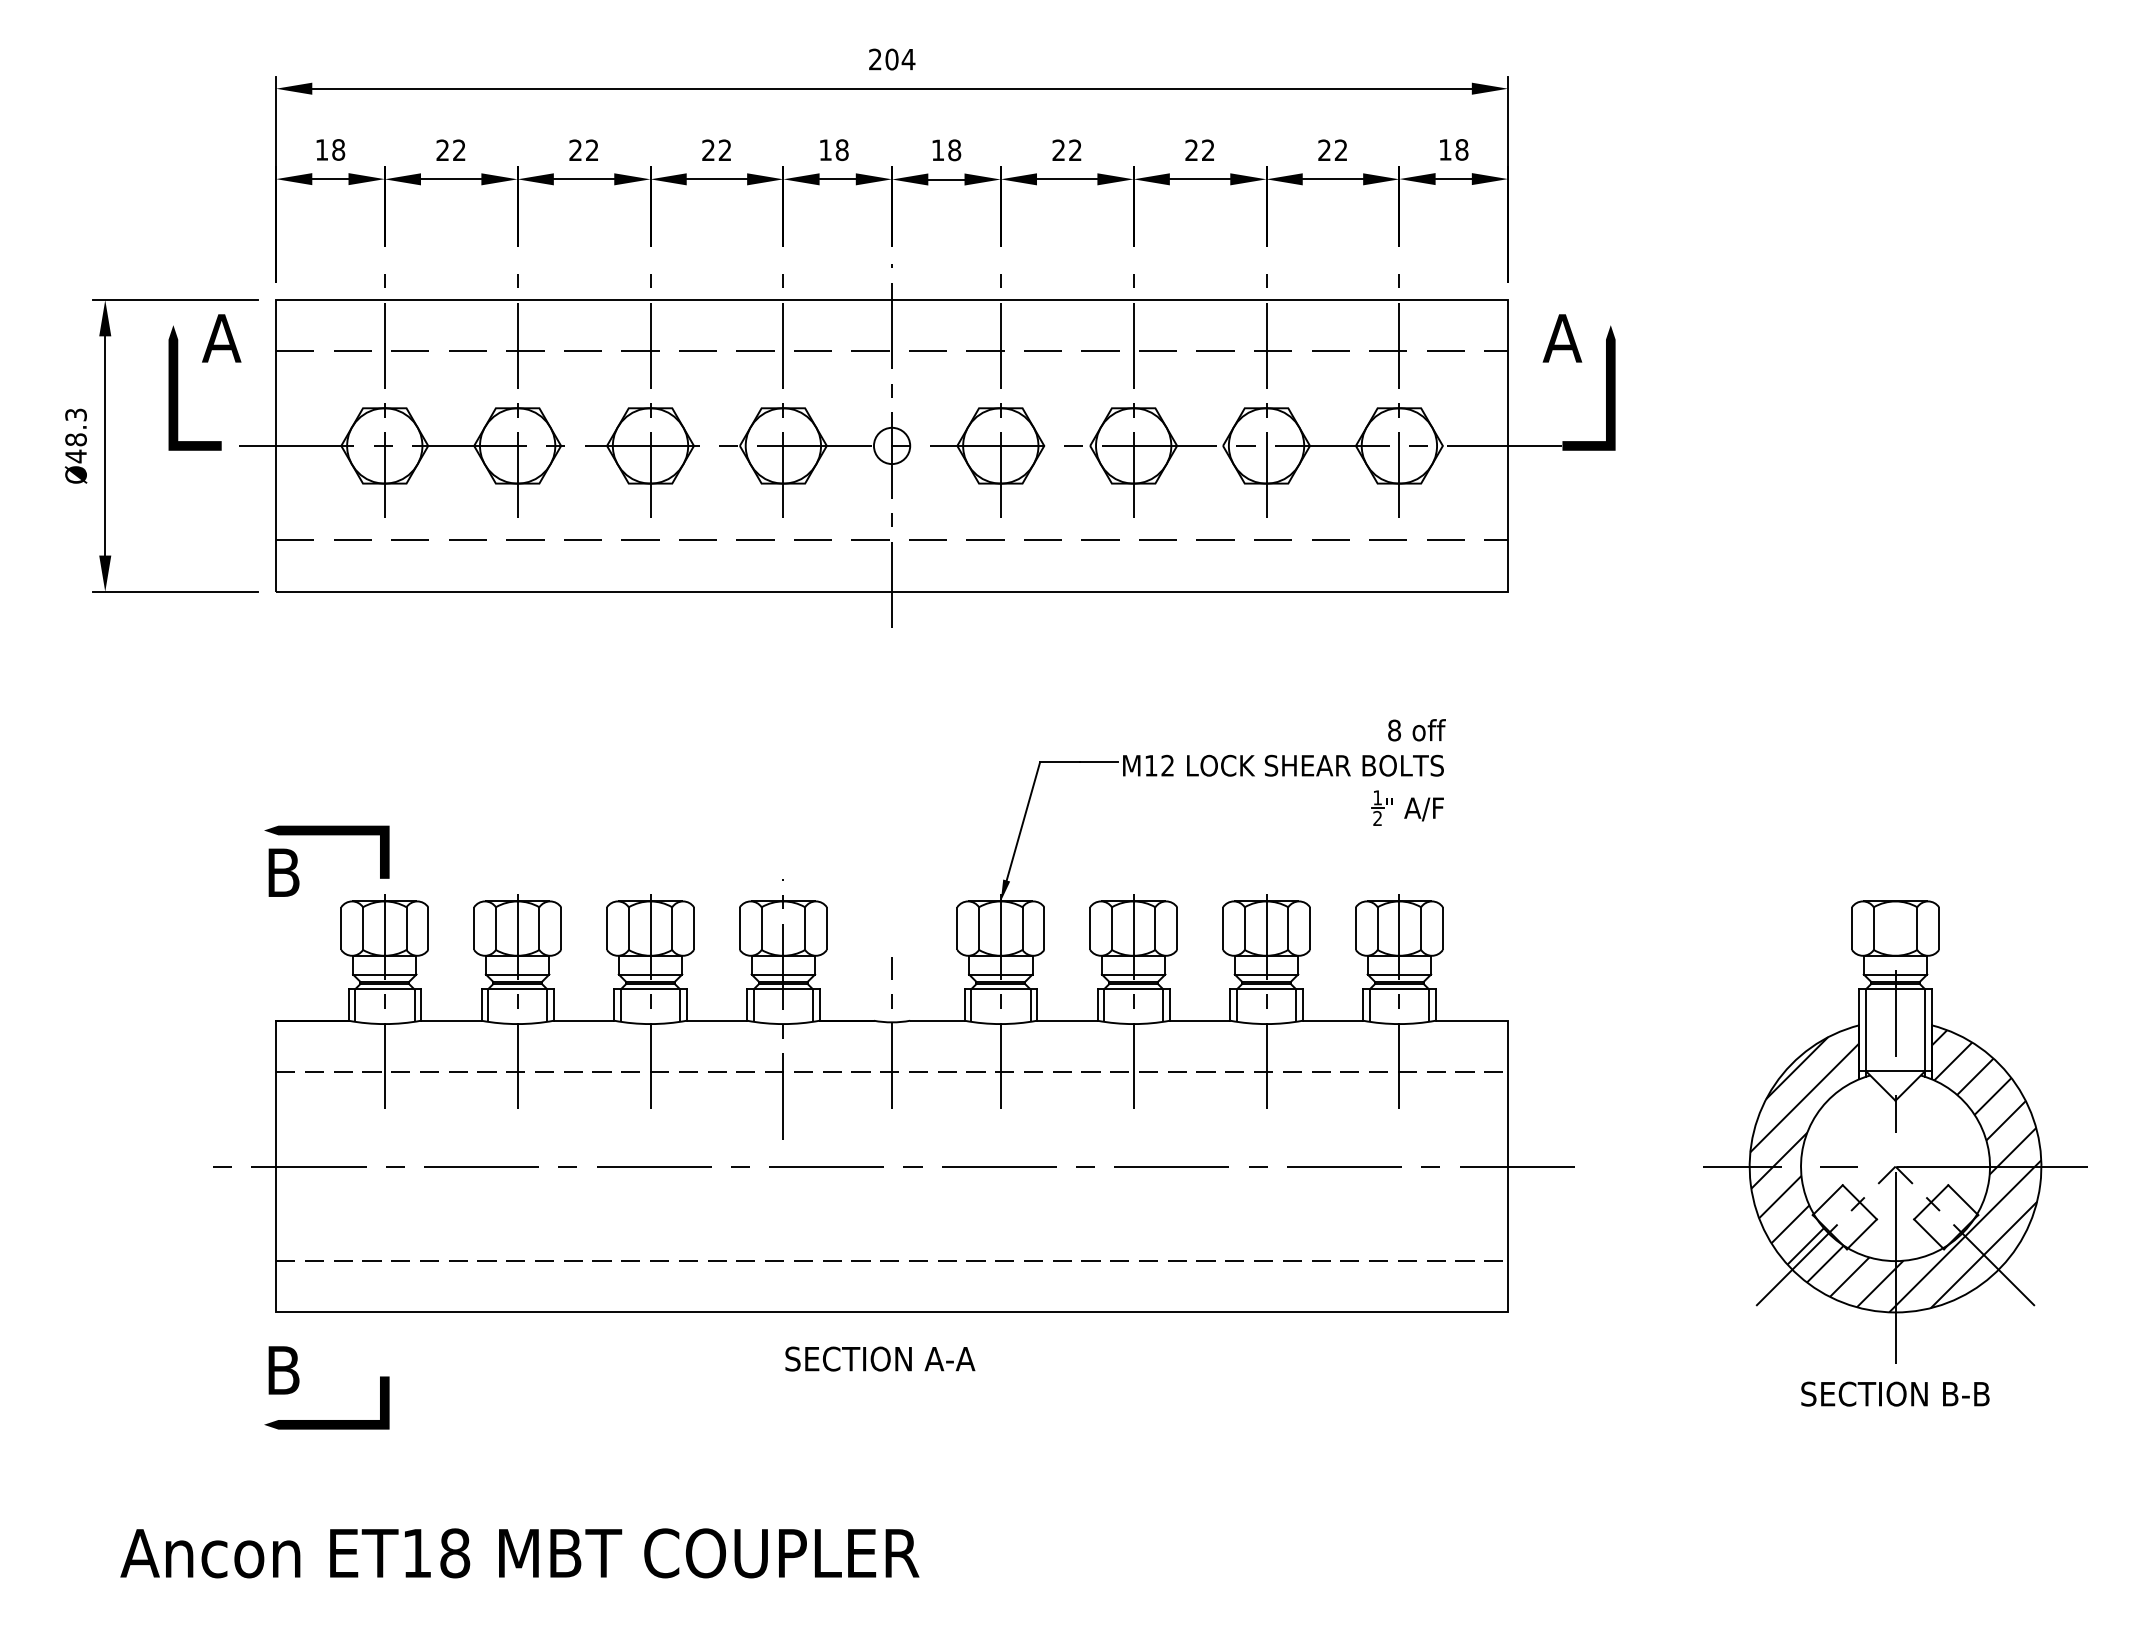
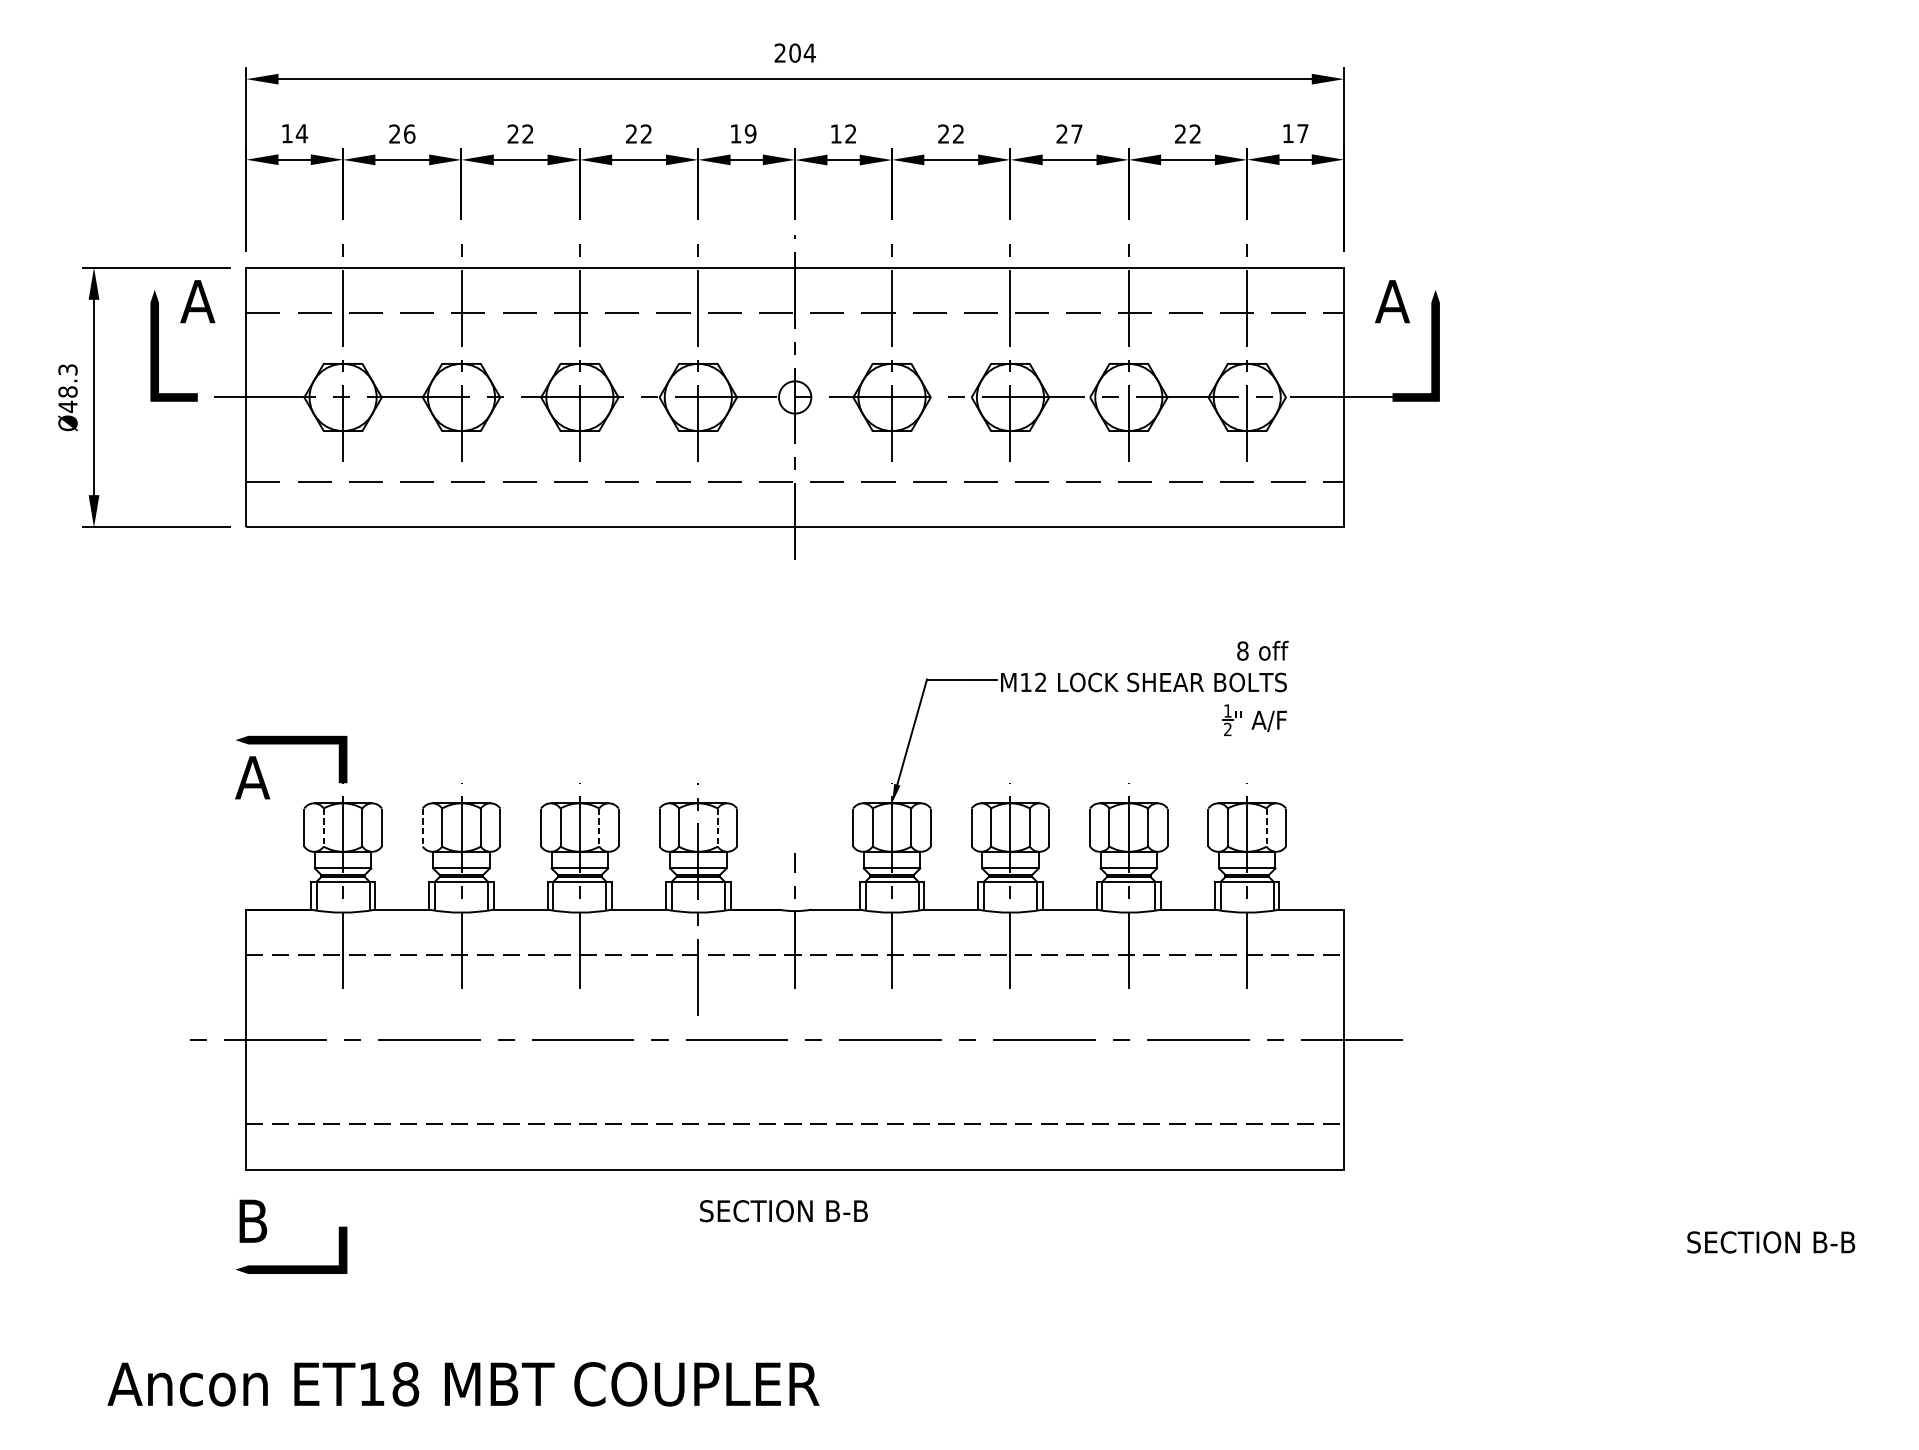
text: (338, 149) -> (301, 133), 18 -> 14
text: (1208, 149) -> (1077, 133), 22 -> 27
text: (1461, 149) -> (1302, 133), 18 -> 17
text: (459, 150) -> (409, 134), 22 -> 26
text: (841, 150) -> (750, 134), 18 -> 19
text: (954, 150) -> (850, 134), 18 -> 12
text: (282, 872) -> (251, 777), B -> A
line: (363, 929) -> (324, 828), solid -> dashed
line: (474, 929) -> (423, 828), solid -> dashed
line: (672, 929) -> (599, 828), solid -> dashed
line: (805, 929) -> (718, 828), solid -> dashed
line: (1421, 929) -> (1266, 828), solid -> dashed
part: (1895, 1131) -> (1689, 1008), removed
text: (949, 1359) -> (846, 1211), SECTION A-A -> SECTION B-B
text: (1895, 1393) -> (1771, 1241), moved

